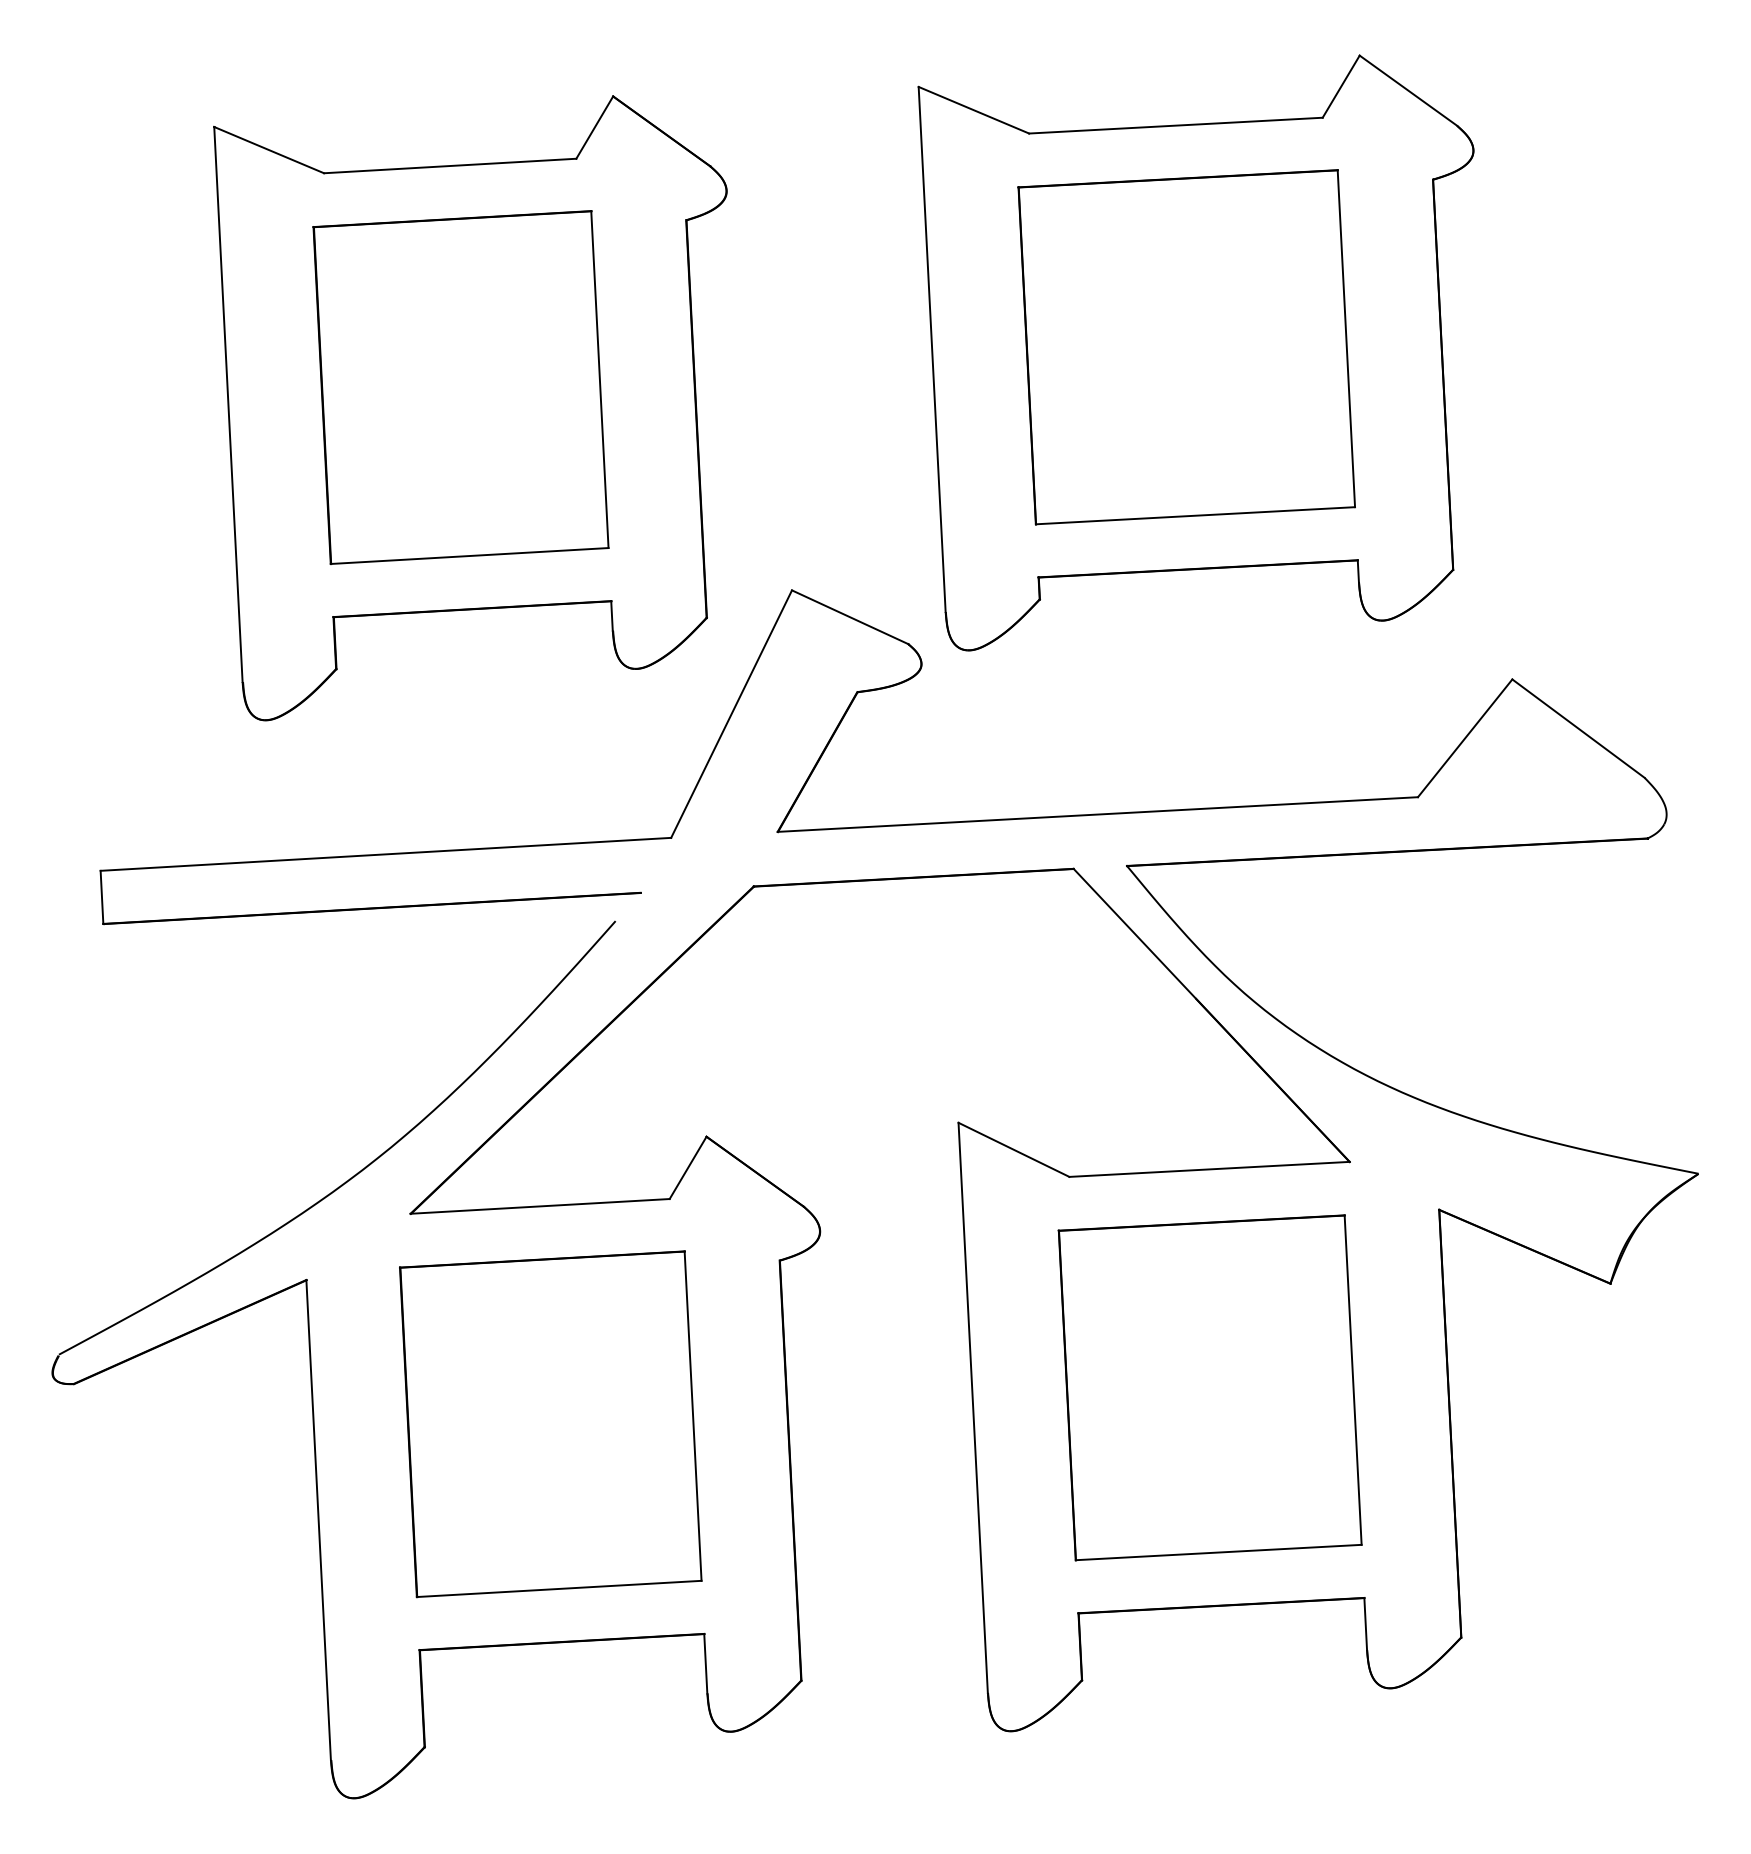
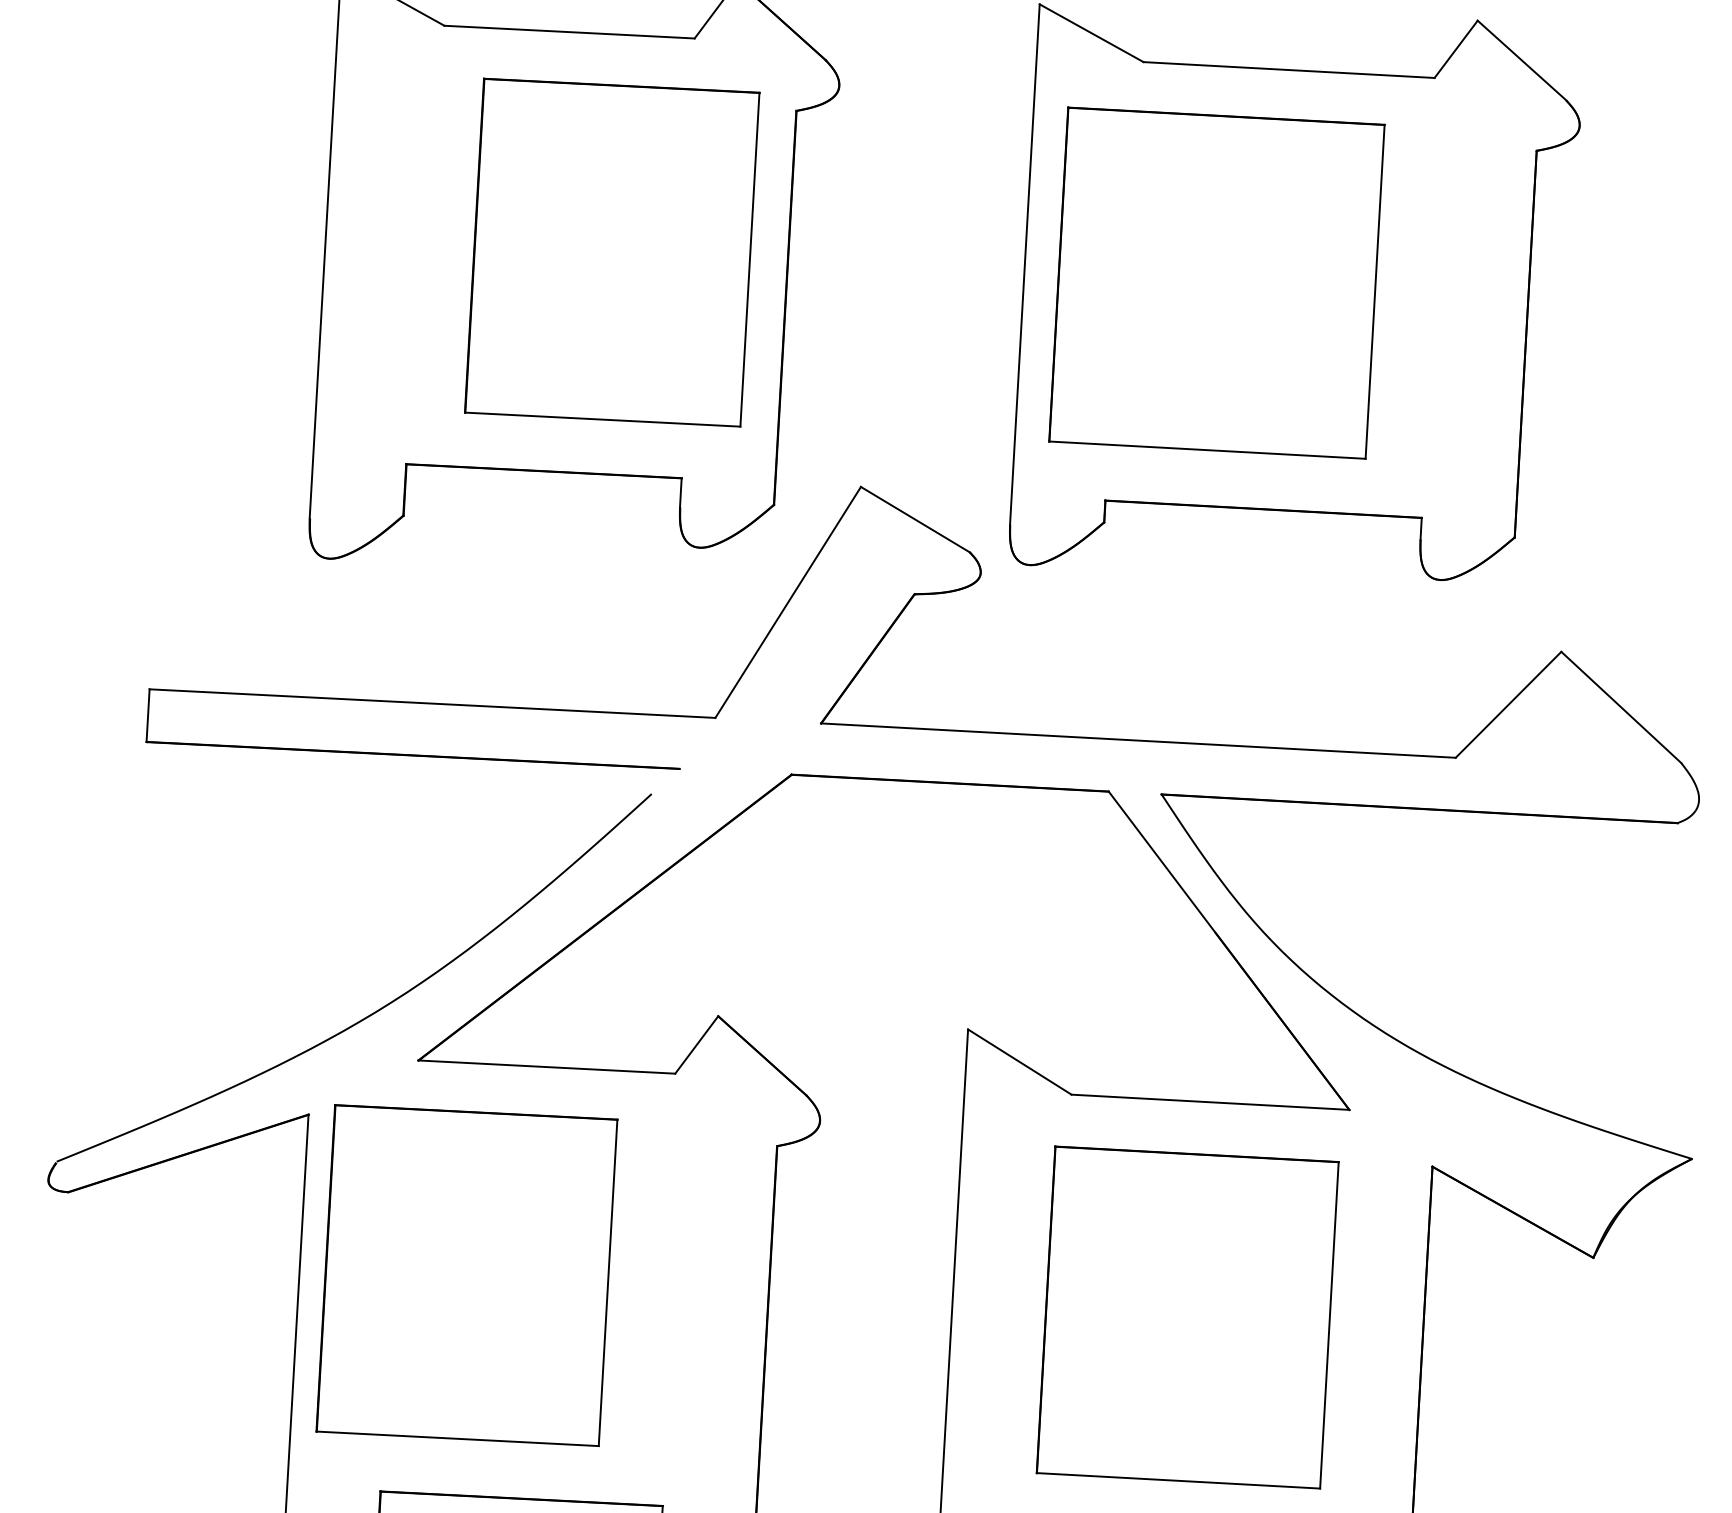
part: (1186, 347) -> (1216, 283), moved
part: (460, 387) -> (611, 252), moved
part: (550, 1424) -> (466, 1275), moved

